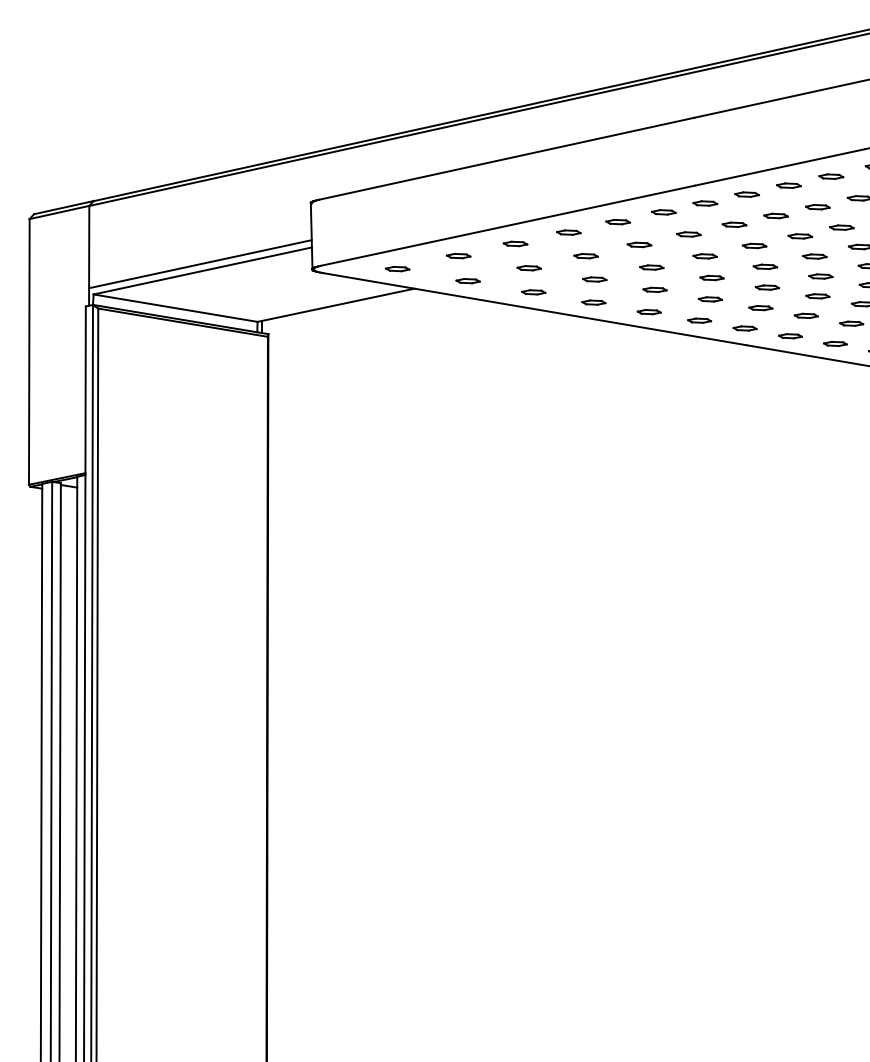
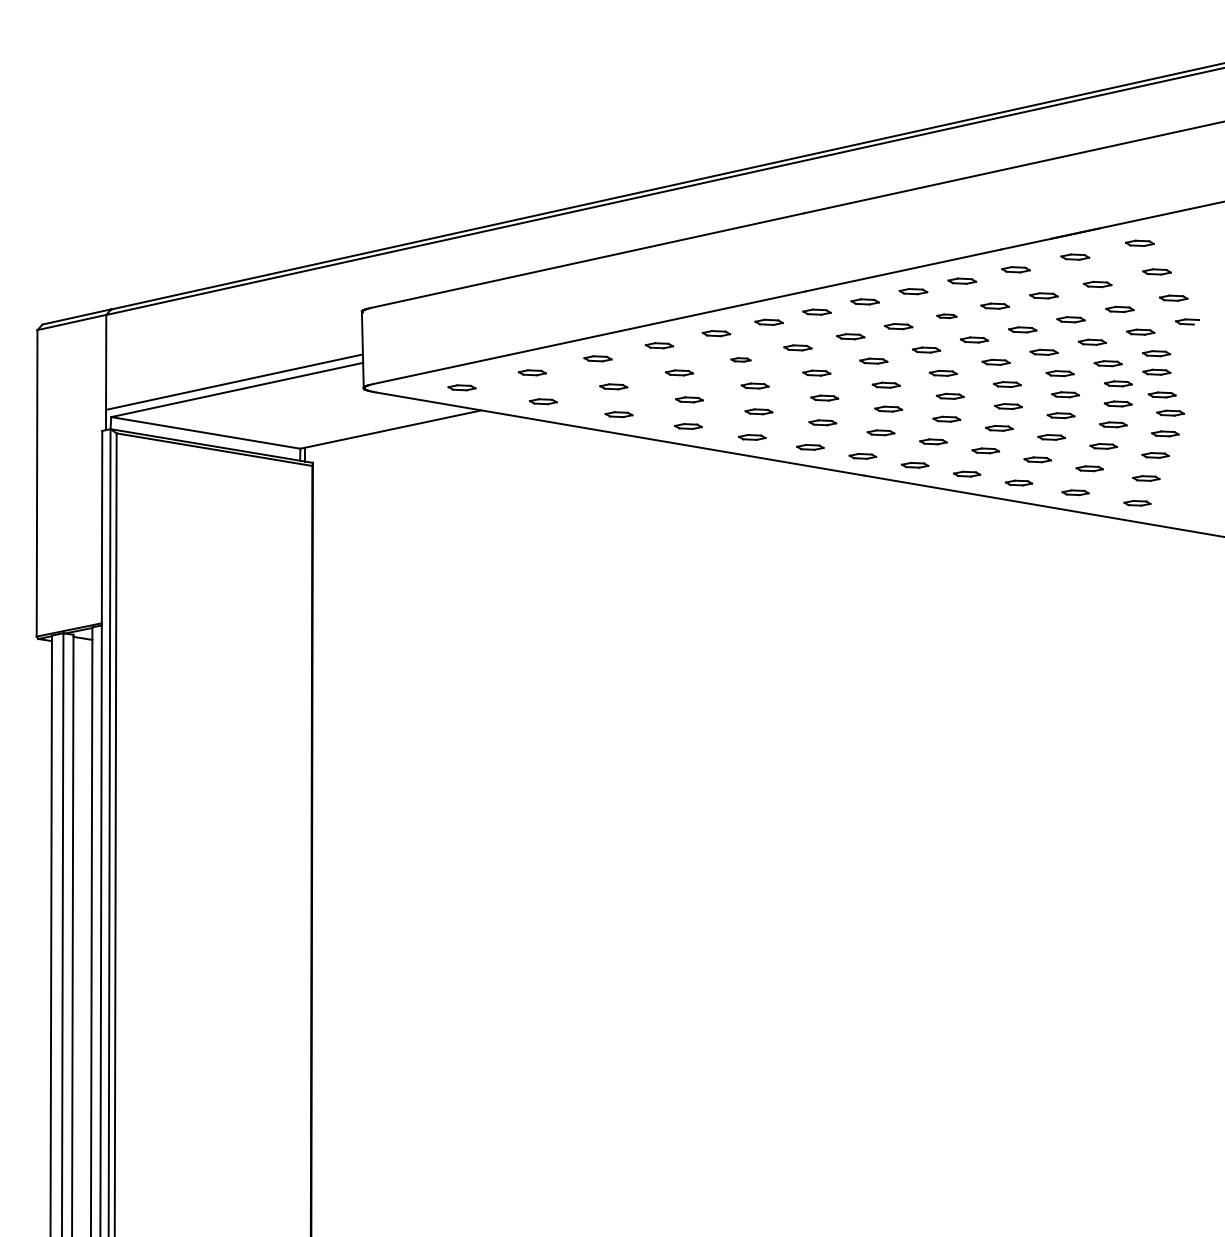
part: (817, 206) -> (946, 315), size x0.7
part: (639, 244) -> (740, 359), size x0.7

